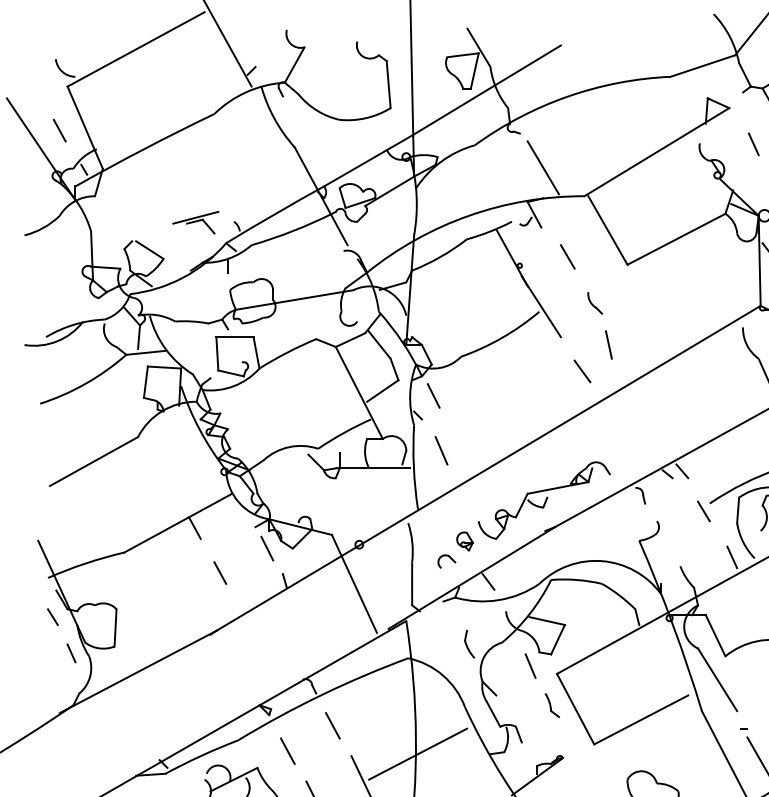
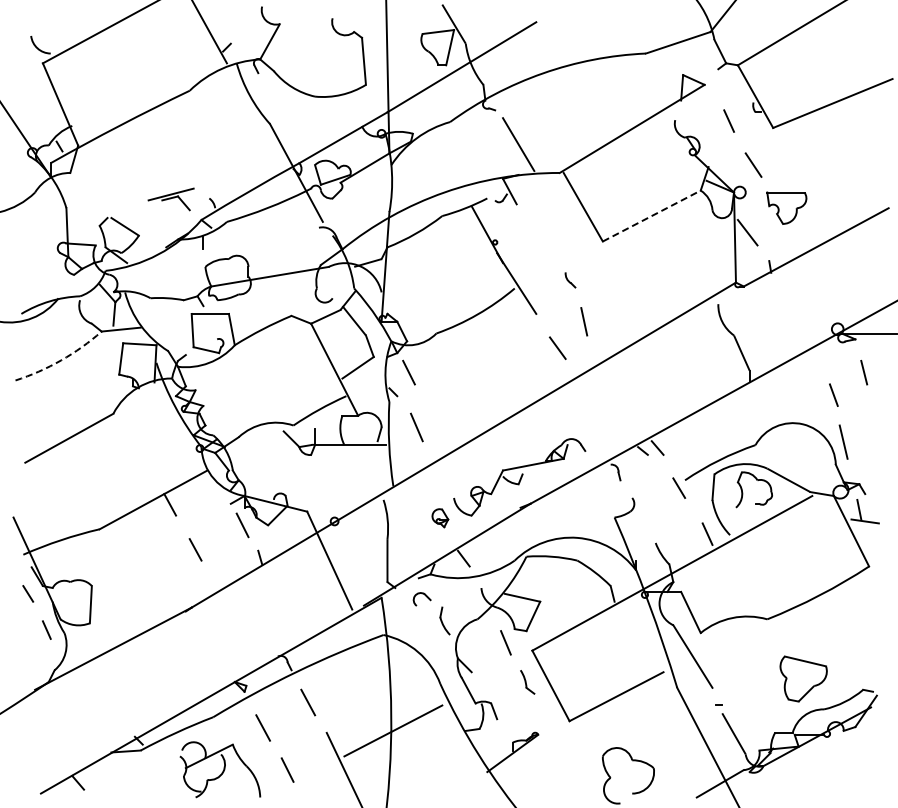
line: (59, 130) -> (34, 107), removed
line: (677, 238) -> (652, 215), solid -> dashed
line: (567, 256) -> (542, 233), removed
part: (595, 303) -> (570, 280), size x0.7
arc: (86, 383) -> (61, 360), solid -> dashed
part: (446, 561) -> (421, 599), moved

